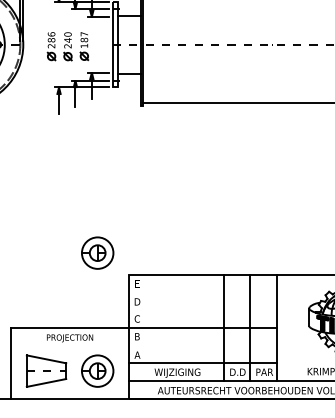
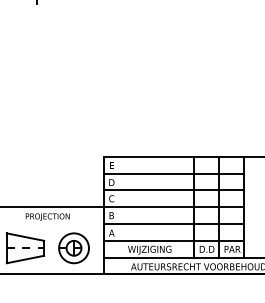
part: (97, 252) -> (73, 135), removed
line: (202, 292) -> (173, 173), added
line: (202, 310) -> (173, 190), added
line: (202, 345) -> (173, 223), added

